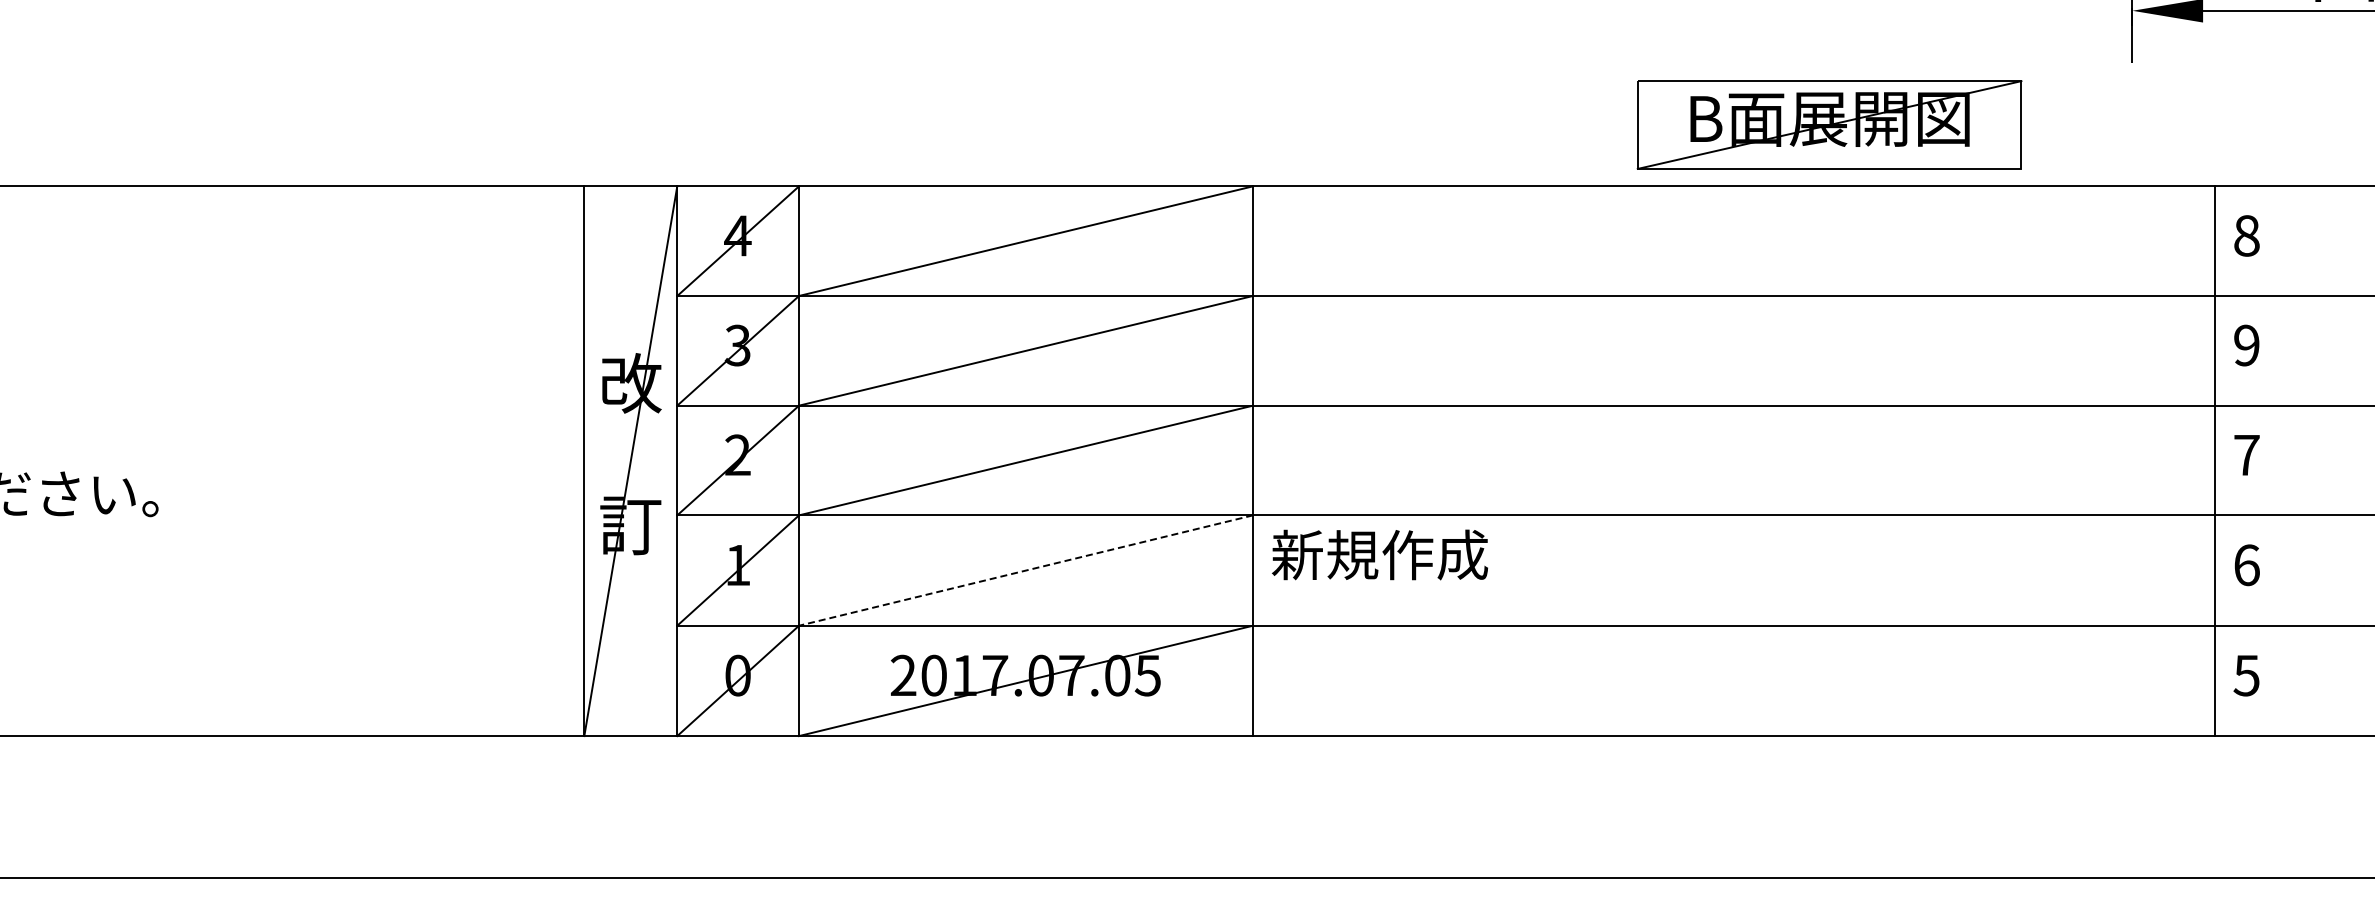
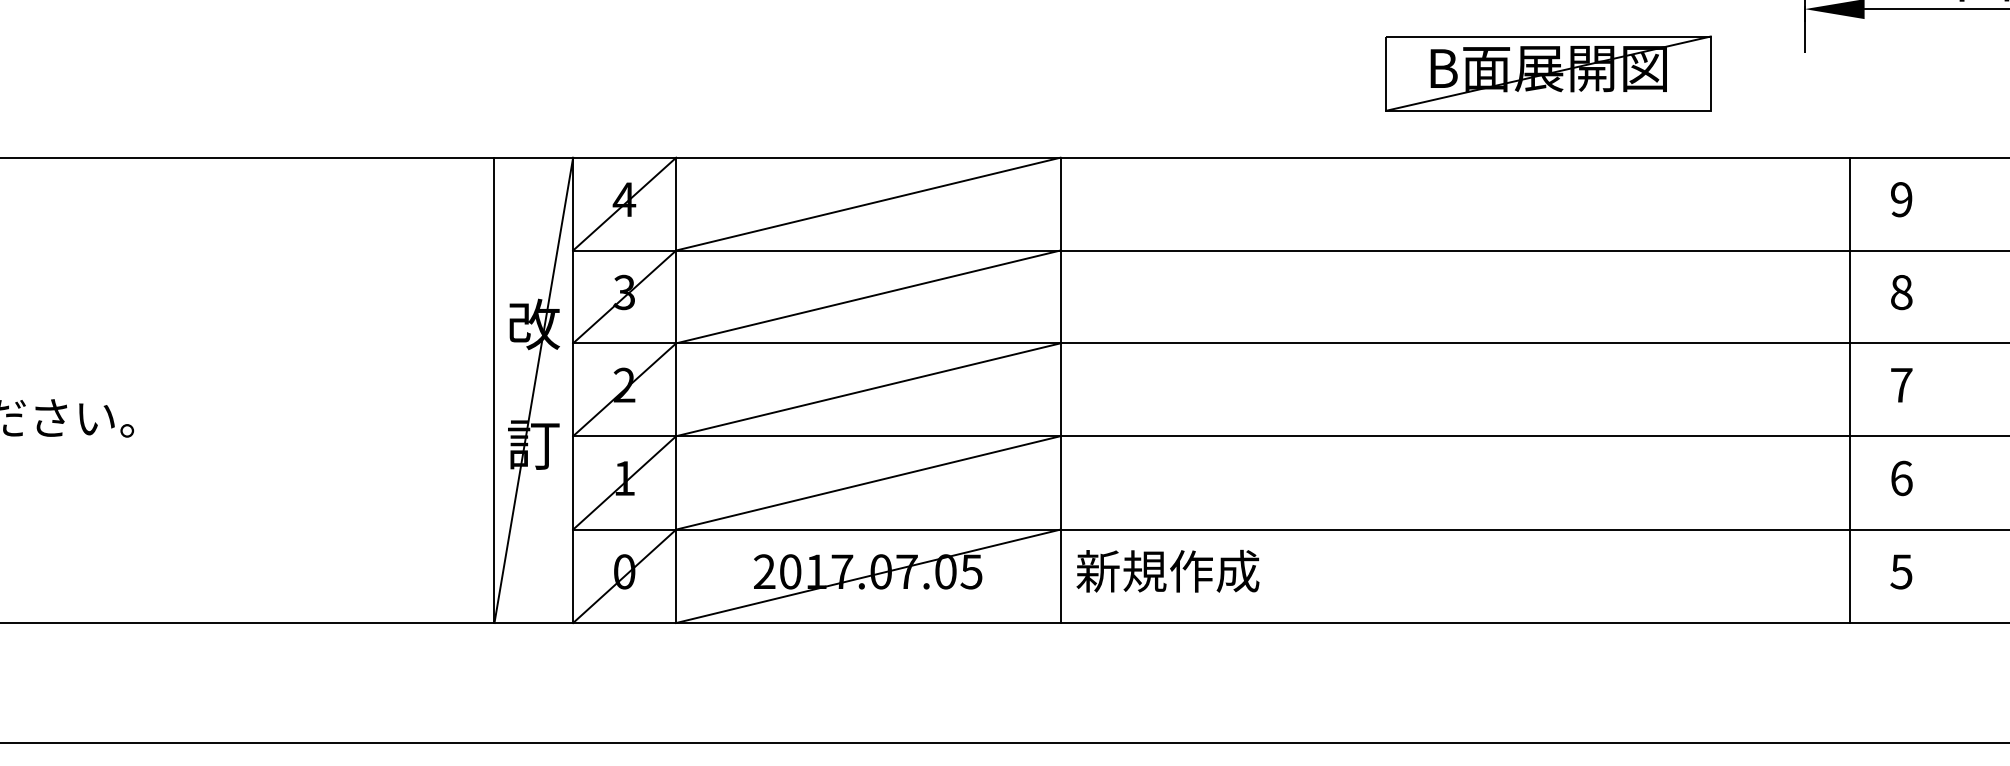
part: (1829, 124) -> (1548, 73), moved
text: (2246, 235) -> (1901, 199), 8 -> 9
text: (2246, 345) -> (1901, 292), 9 -> 8
line: (2215, 461) -> (1850, 390), moved
text: (1379, 554) -> (1167, 570), moved
line: (1026, 570) -> (868, 482), dashed -> solid

